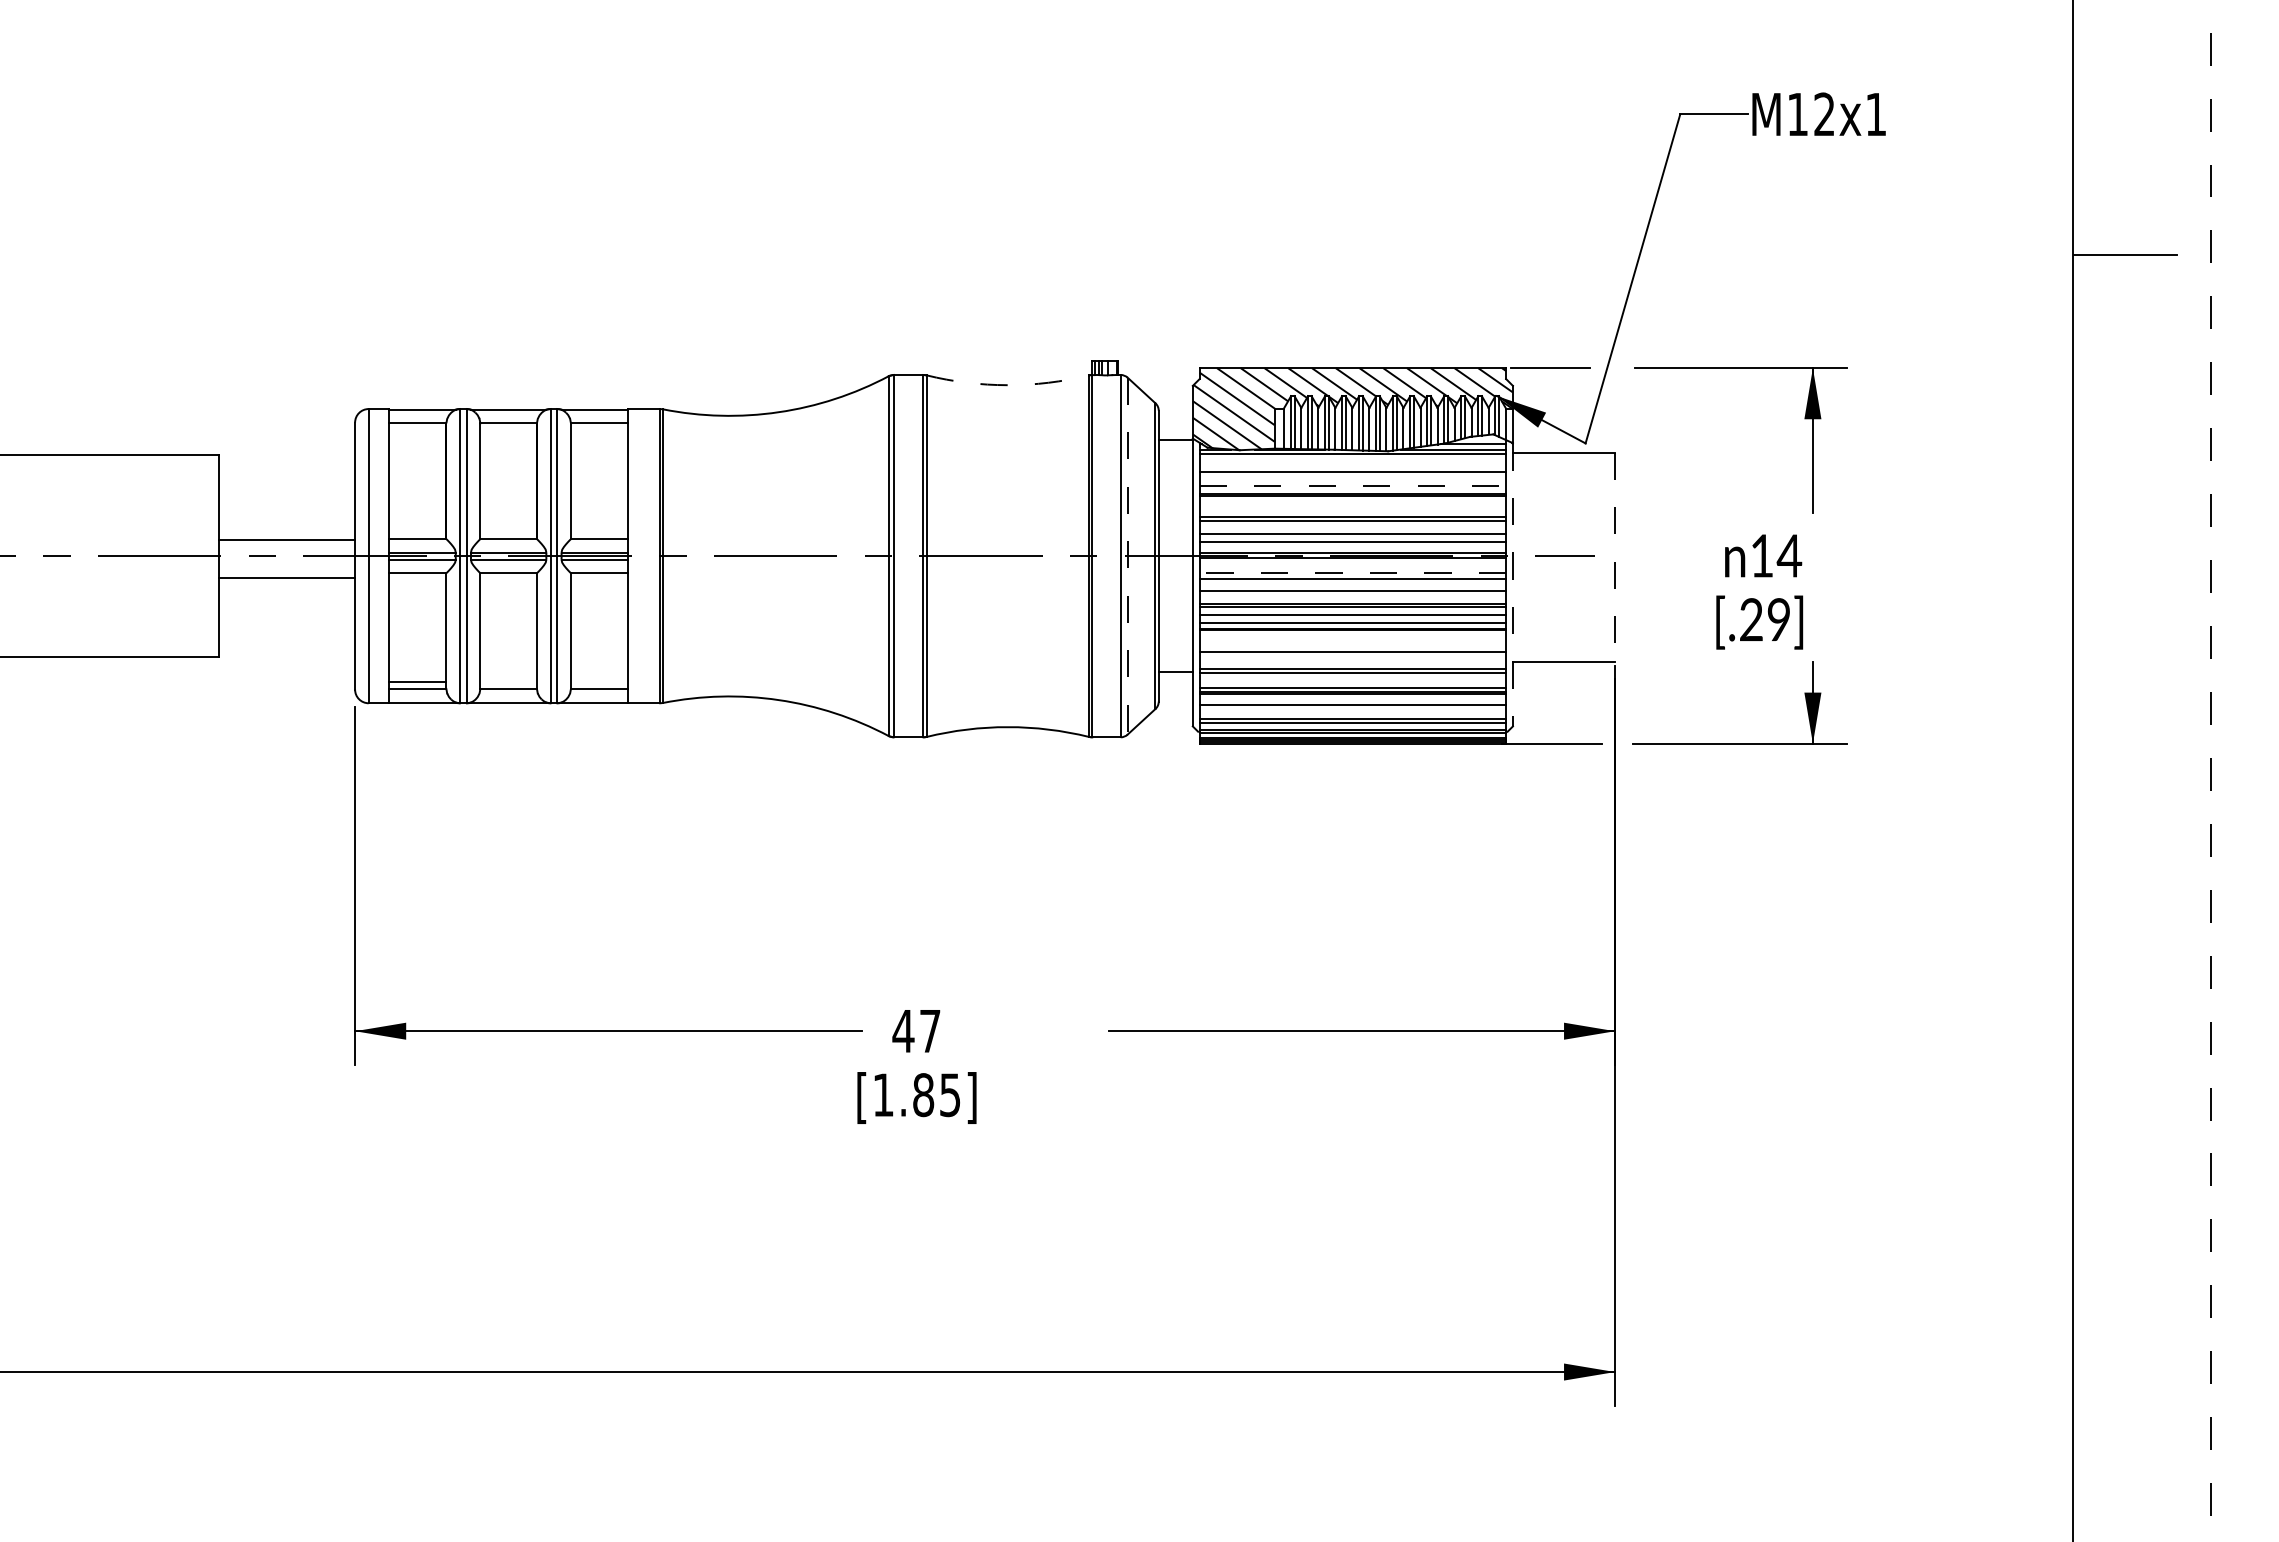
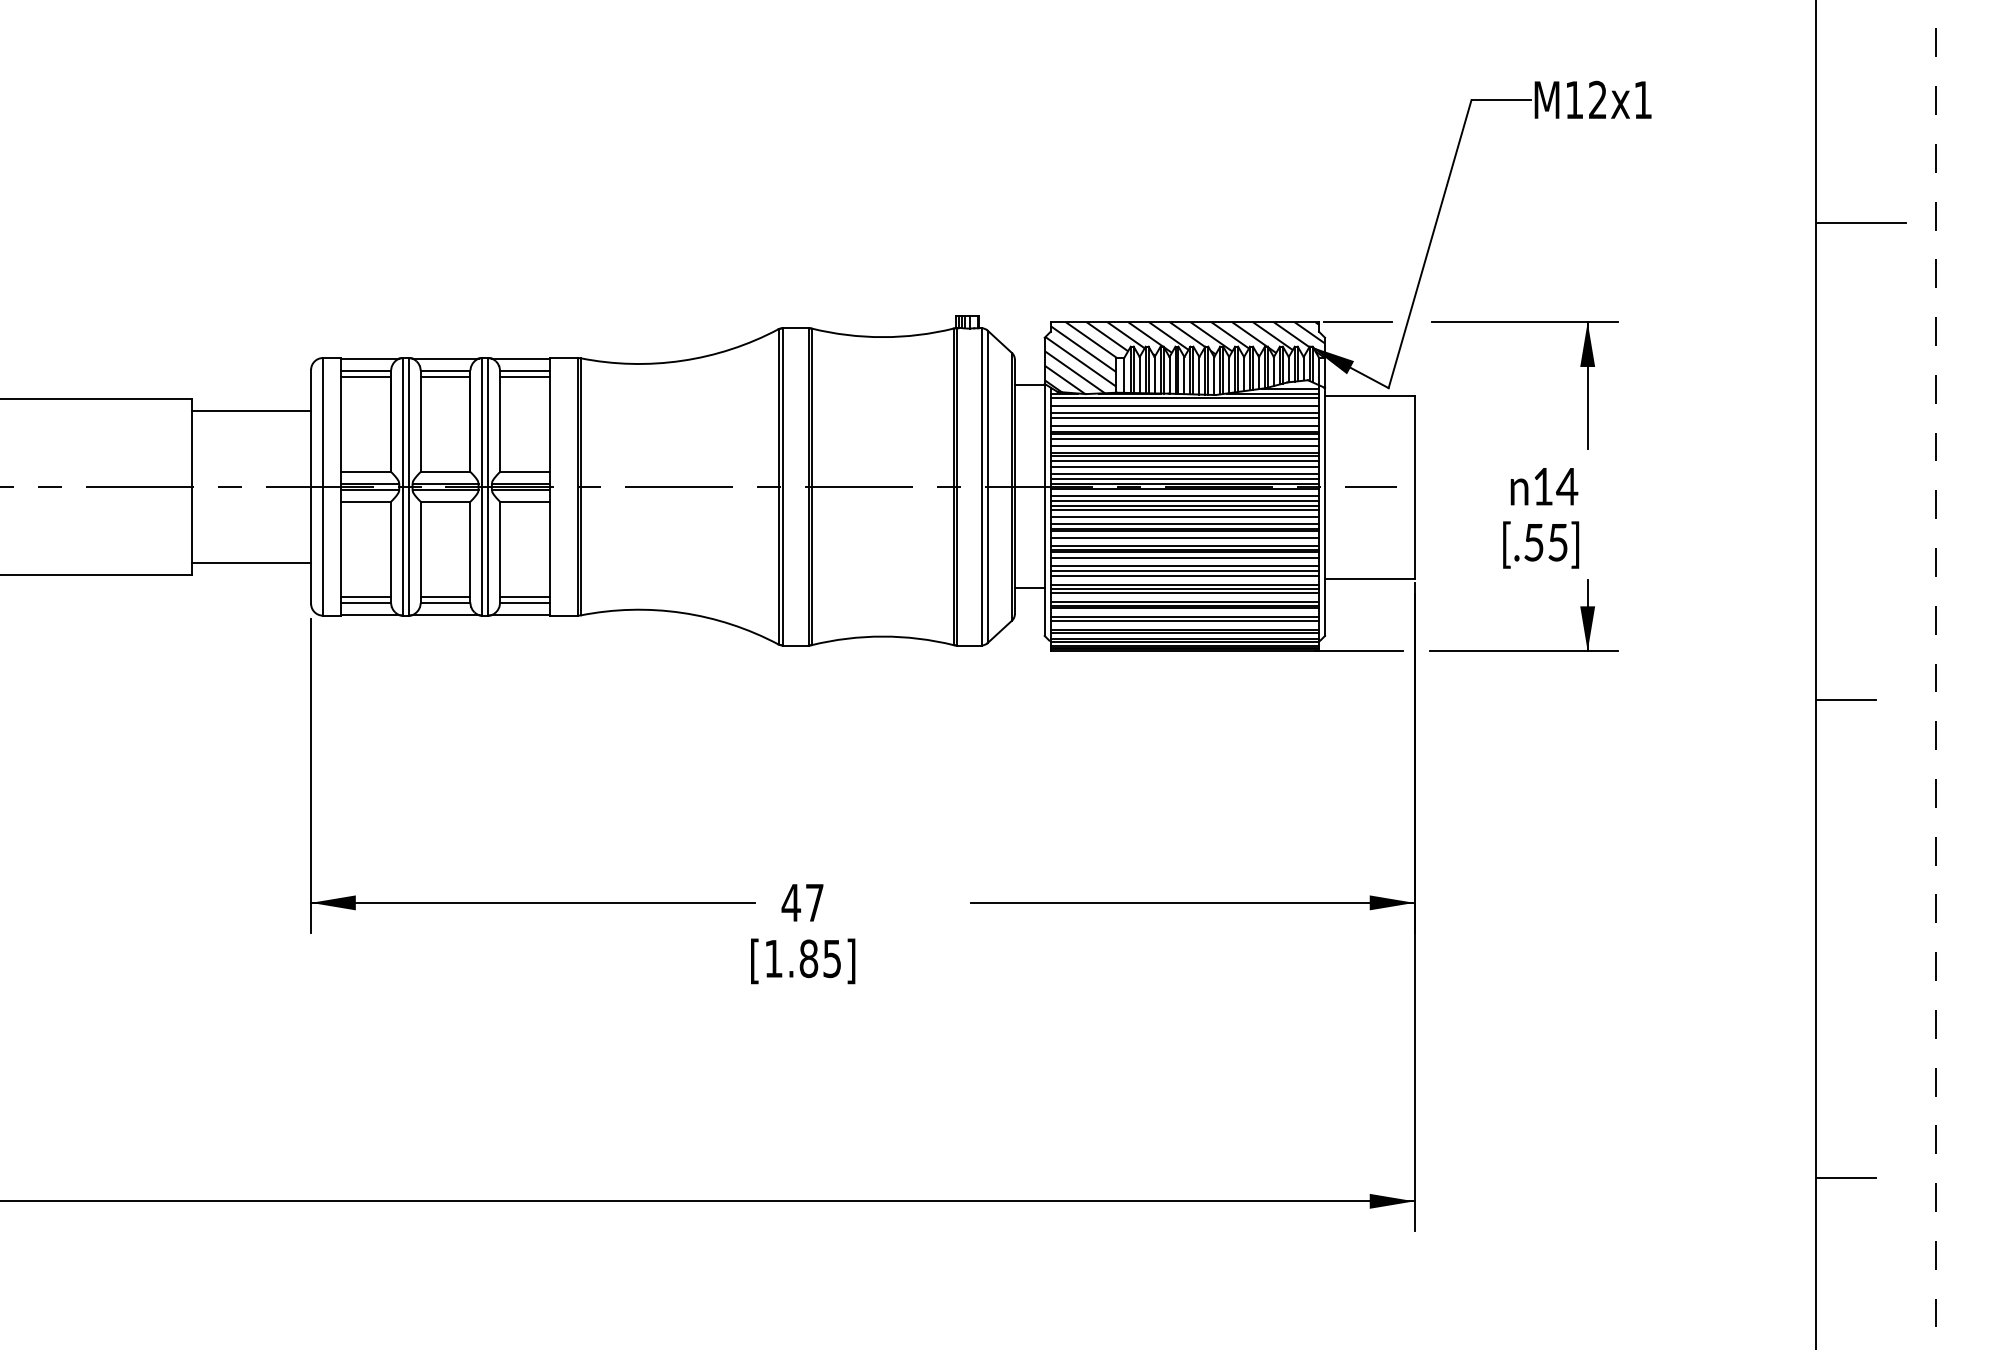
arc: (1007, 385) -> (882, 337), dashed -> solid
line: (417, 430) -> (365, 376), added
line: (508, 430) -> (445, 376), added
line: (599, 430) -> (525, 376), added
line: (1352, 464) -> (1184, 406), added
line: (1352, 477) -> (1184, 417), added
line: (1353, 486) -> (1185, 425), dashed -> solid
line: (1352, 501) -> (1184, 438), added
line: (1352, 509) -> (1184, 446), added
line: (1352, 526) -> (1184, 460), added
line: (286, 539) -> (251, 410), moved
line: (1352, 546) -> (1184, 478), added
line: (1127, 556) -> (987, 487), dashed -> solid
line: (1615, 557) -> (1414, 488), dashed -> solid
line: (1352, 566) -> (1184, 495), added
line: (1352, 572) -> (1184, 501), dashed -> solid
line: (286, 578) -> (251, 563), moved
line: (1352, 582) -> (1184, 509), added
line: (1512, 585) -> (1324, 512), dashed -> solid
line: (1352, 598) -> (1184, 523), added
text: (1764, 619) -> (1545, 542), [.29] -> [.55]
line: (1352, 637) -> (1184, 558), added
line: (1352, 646) -> (1184, 565), added
line: (1352, 658) -> (1184, 576), added
line: (1352, 677) -> (1184, 593), added
line: (508, 681) -> (445, 596), added
line: (599, 681) -> (525, 596), added
line: (1352, 708) -> (1184, 620), added
line: (2108, 800) -> (1846, 700), added
line: (2108, 1344) -> (1846, 1177), added

